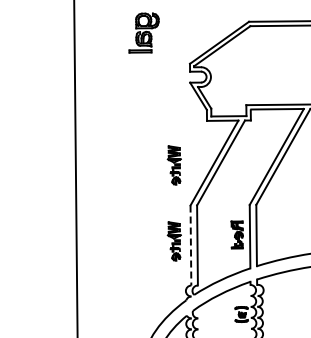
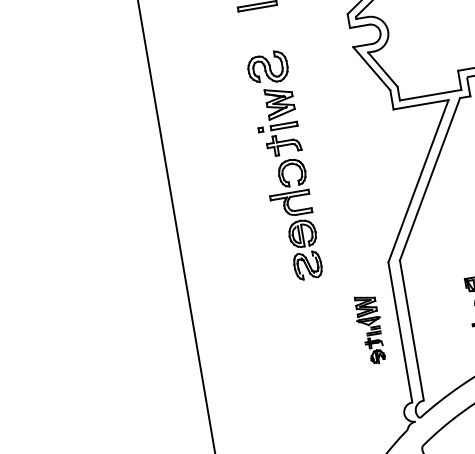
part: (140, 142) -> (283, 165), added
part: (173, 165) -> (347, 197), removed
line: (190, 246) -> (399, 334), dashed -> solid

